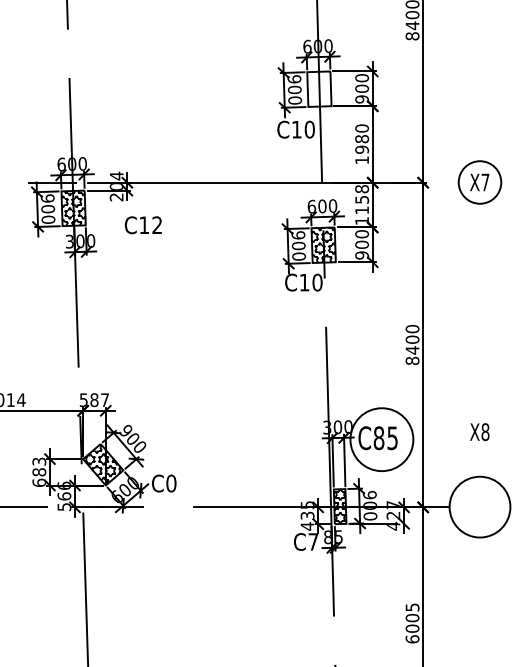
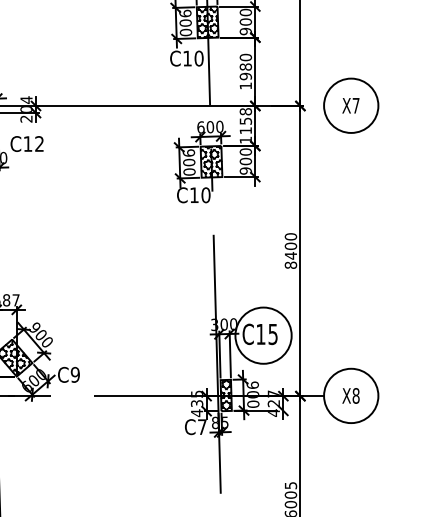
hatch: (319, 88) -> (207, 21), added
circle: (479, 182) -> (350, 105), size x1.43
text: (142, 225) -> (26, 144), moved
text: (479, 432) -> (350, 396), moved
text: (378, 438) -> (260, 334), C85 -> C15
text: (171, 483) -> (75, 374), C0 -> C9

